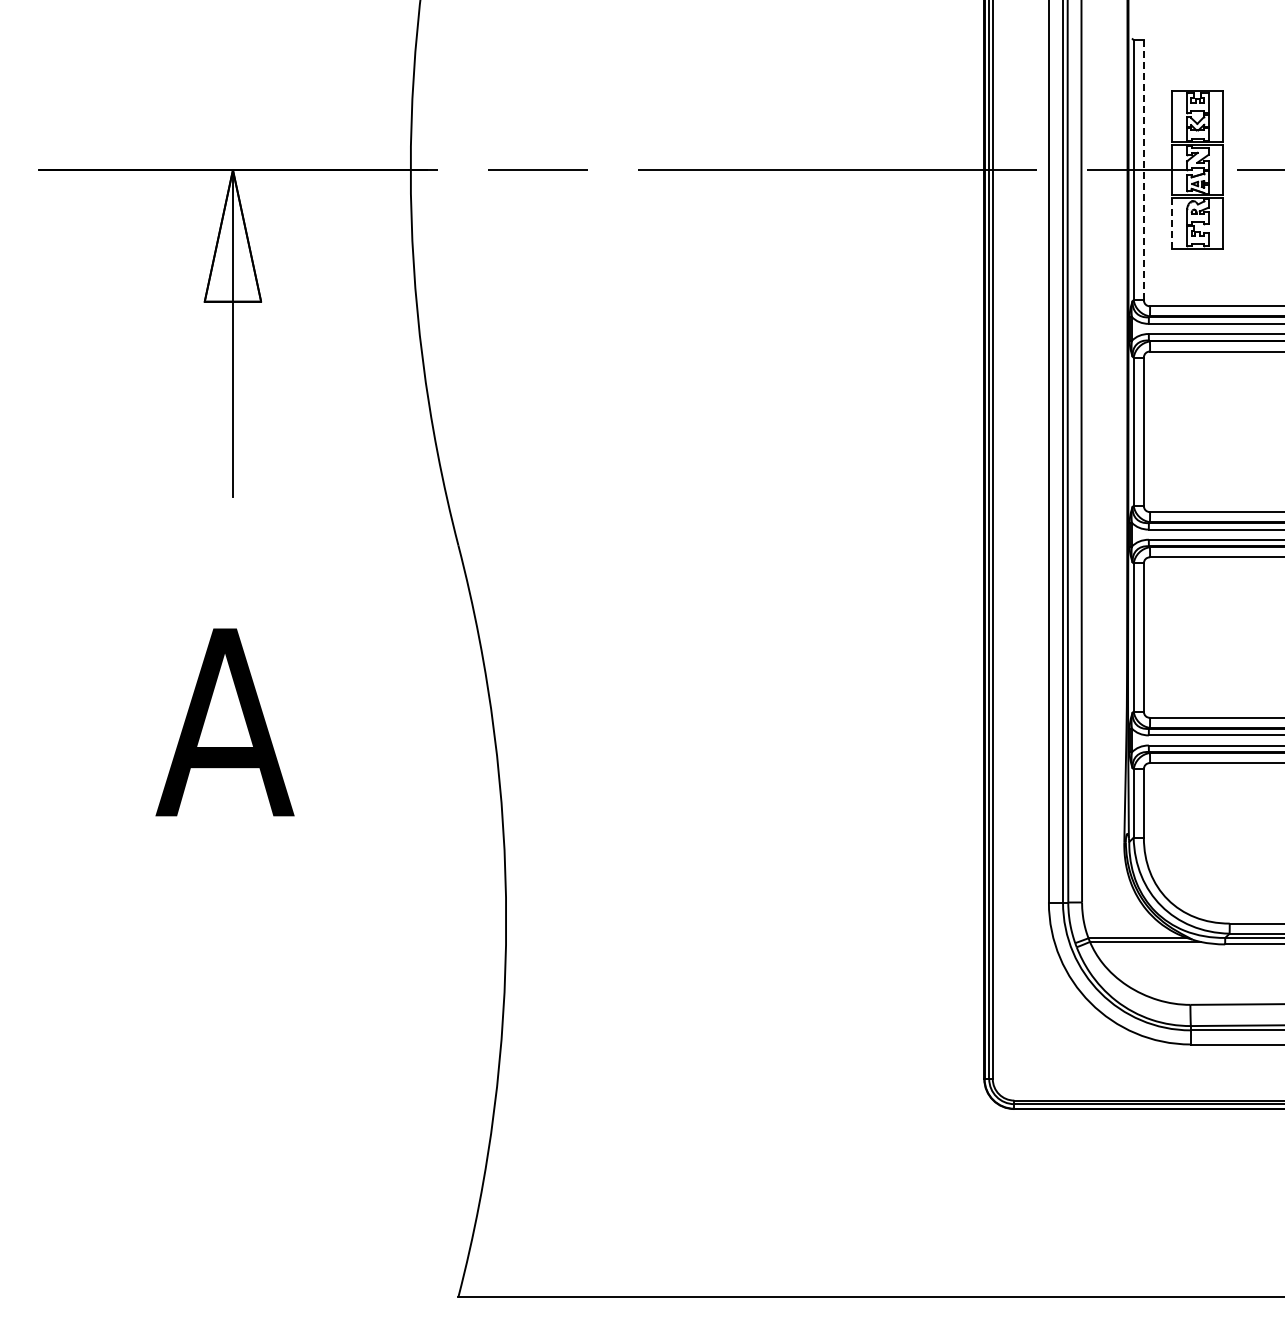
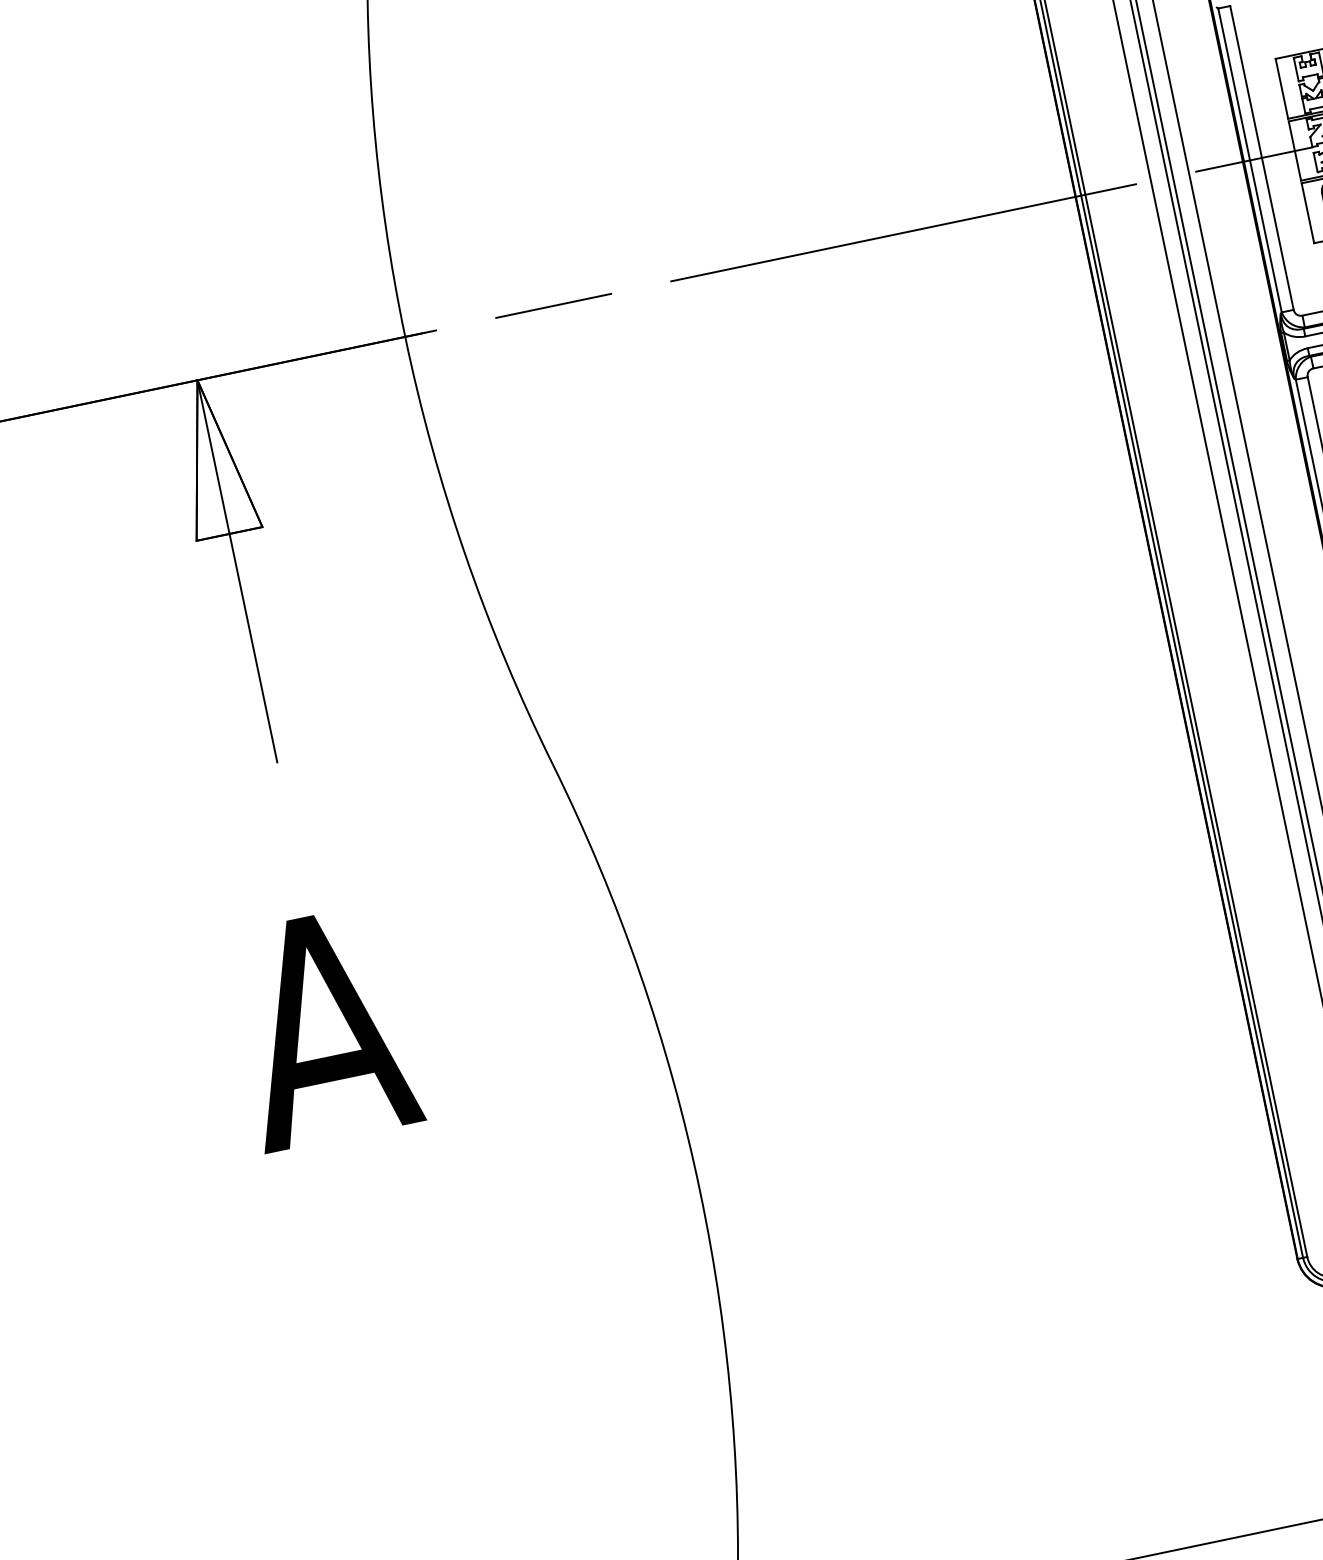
line: (1143, 169) -> (1261, 157), dashed -> solid
line: (1172, 223) -> (1308, 213), dashed -> solid

